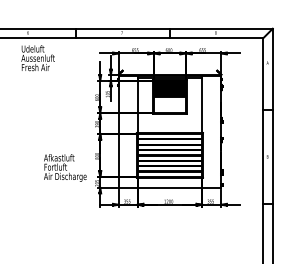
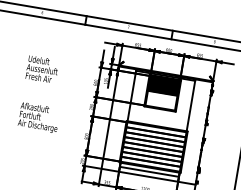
text: (37, 58) -> (41, 69), moved
text: (65, 167) -> (39, 117), moved
line: (169, 182) -> (149, 171), added

